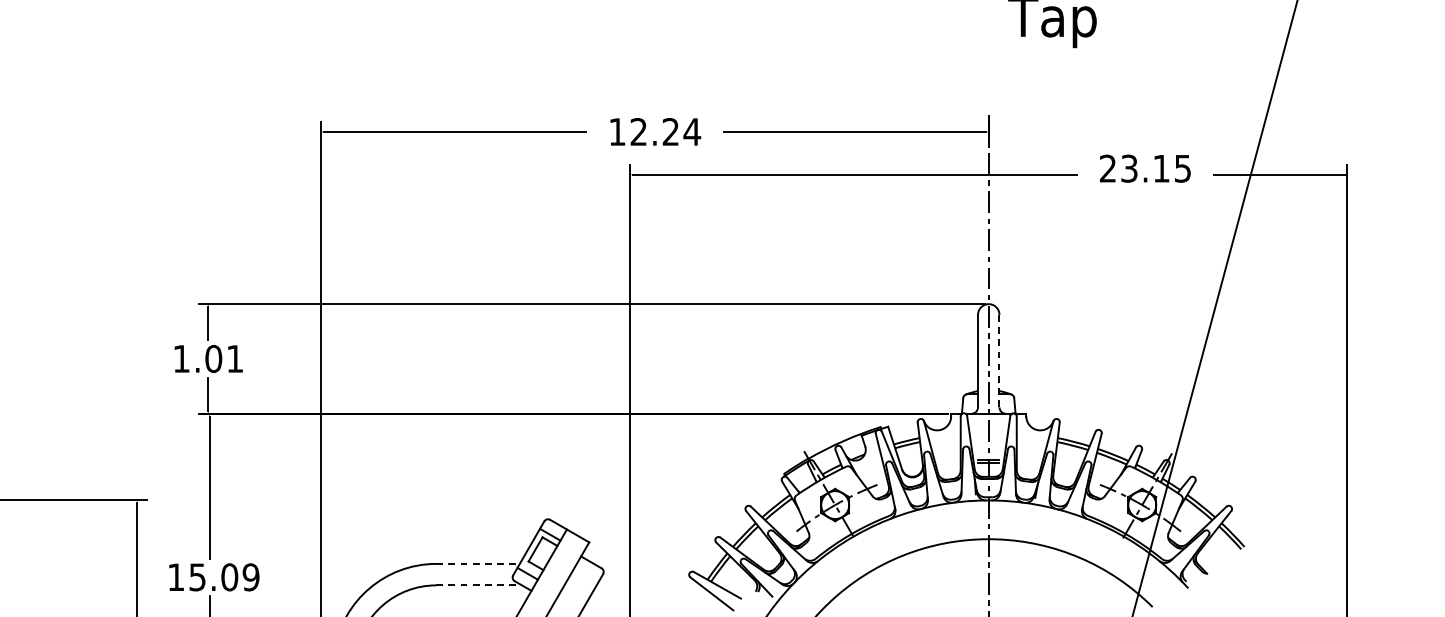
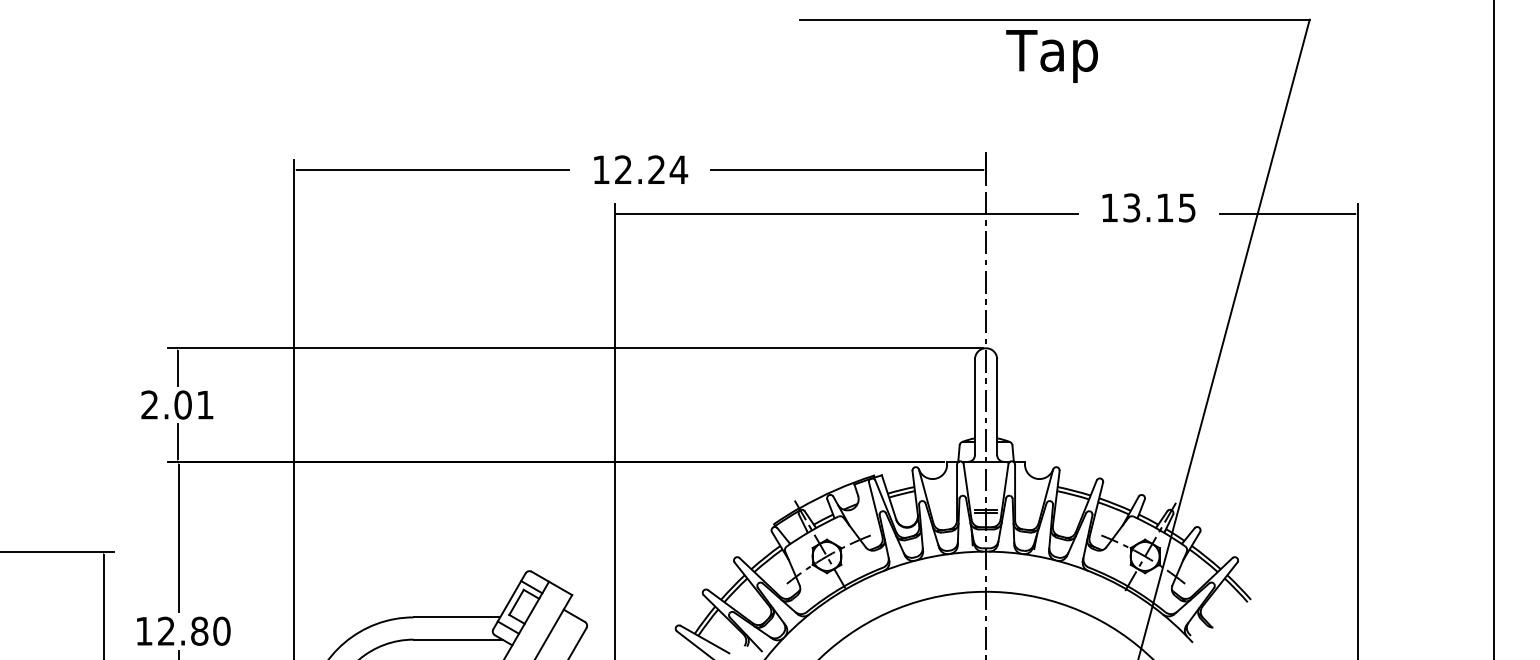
text: (1107, 168) -> (1109, 207), 23.15 -> 13.15
text: (181, 358) -> (149, 404), 1.01 -> 2.01
line: (999, 361) -> (997, 407), dashed -> solid
line: (478, 564) -> (457, 617), dashed -> solid
text: (224, 576) -> (194, 630), 15.09 -> 12.80
line: (479, 585) -> (458, 639), dashed -> solid

